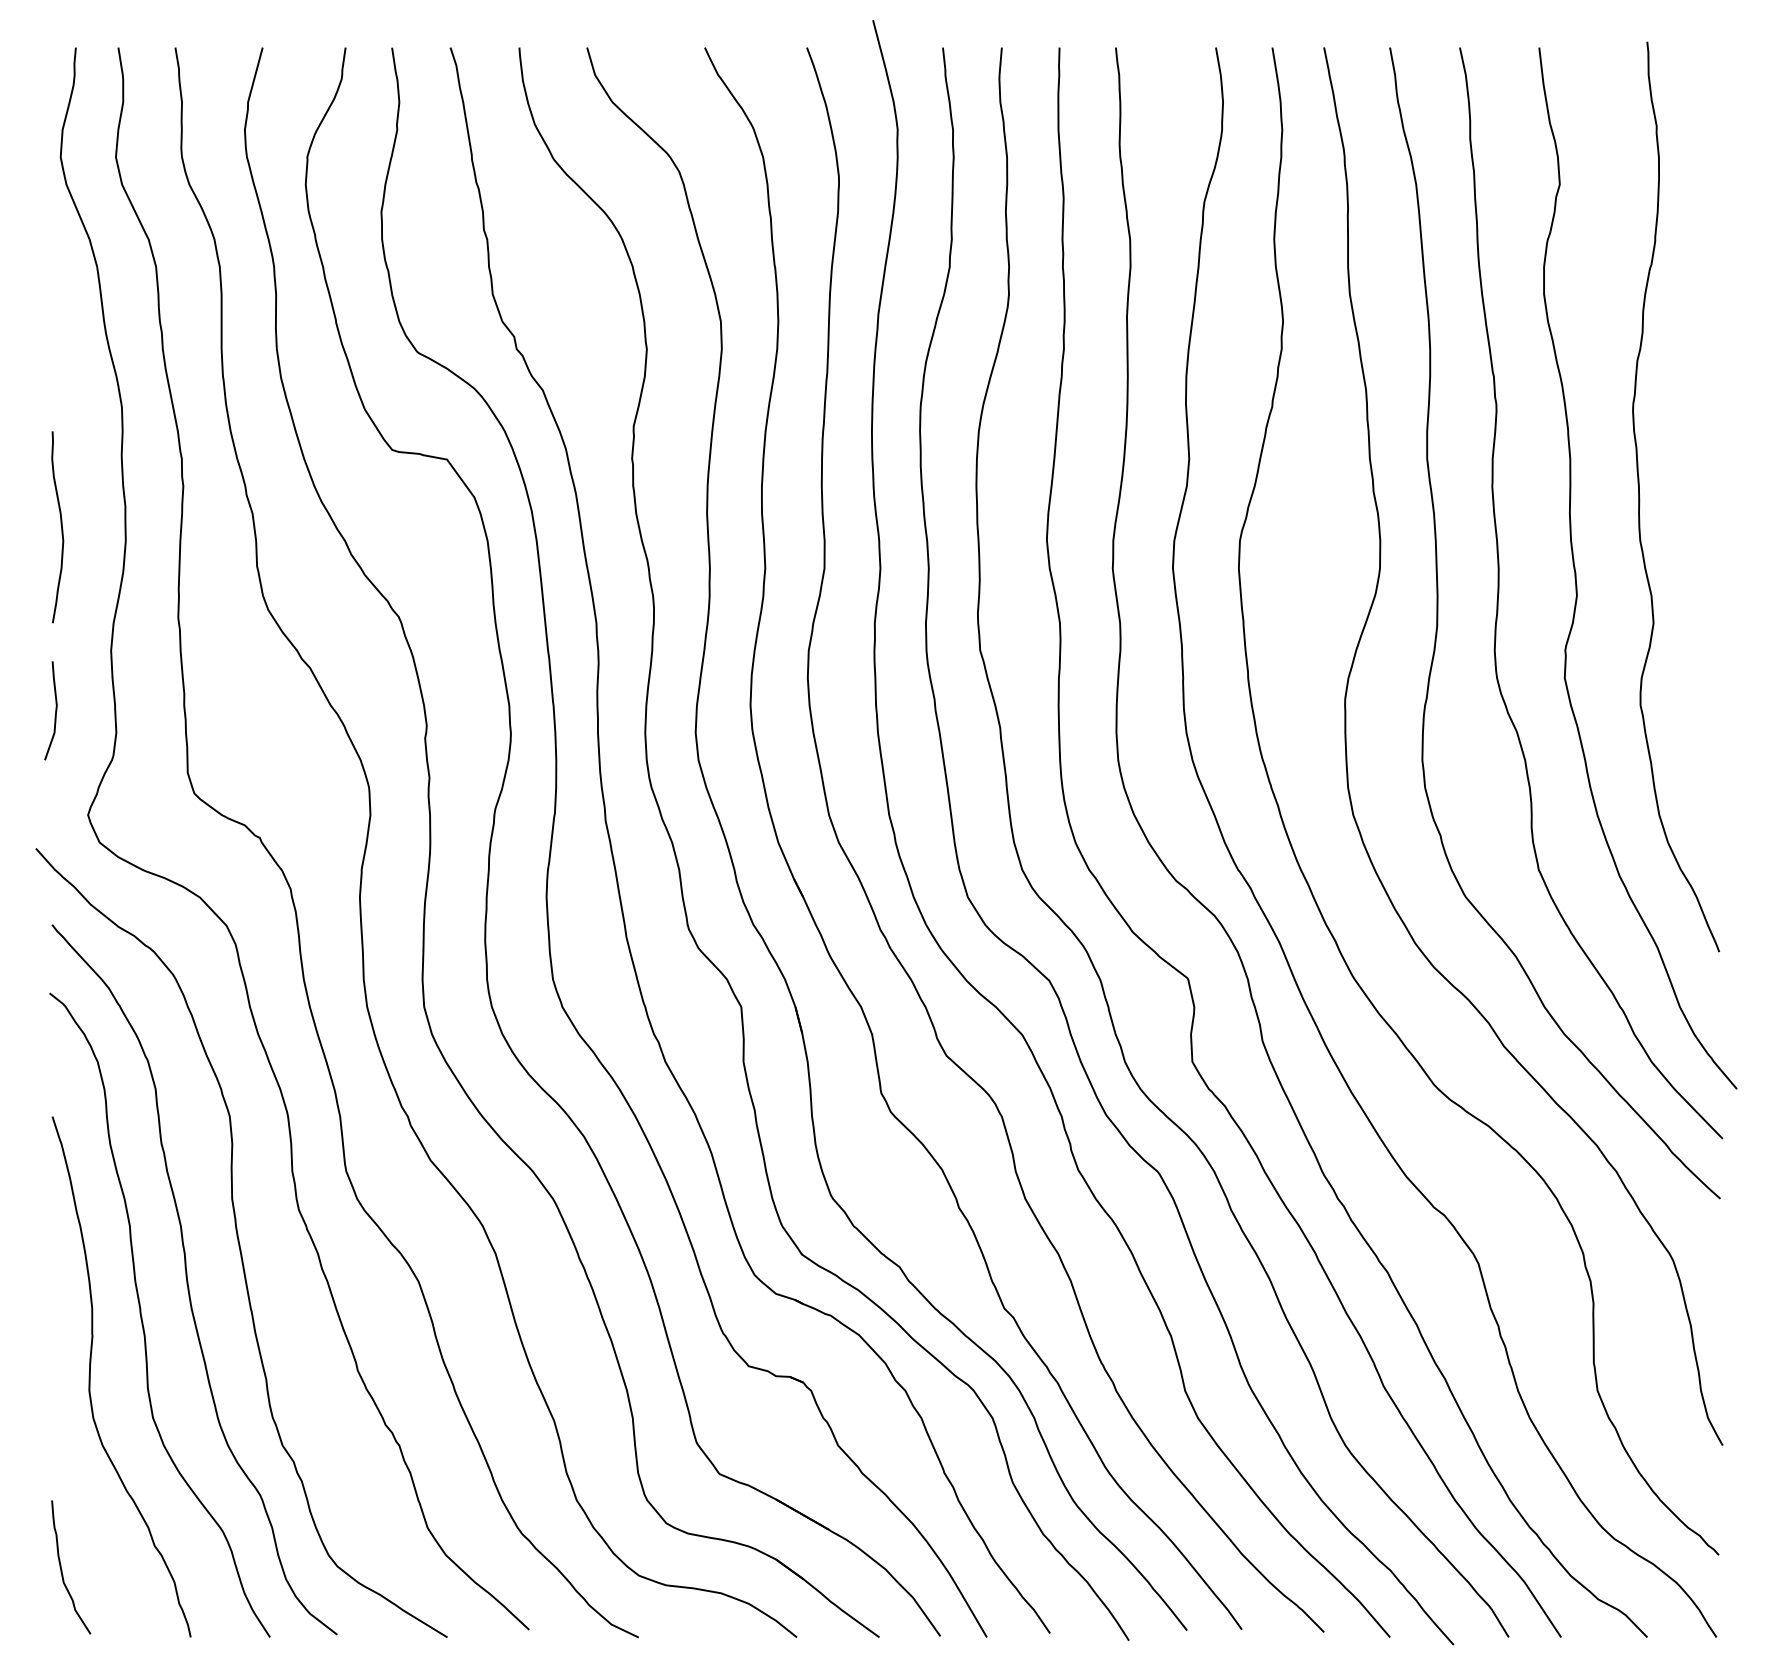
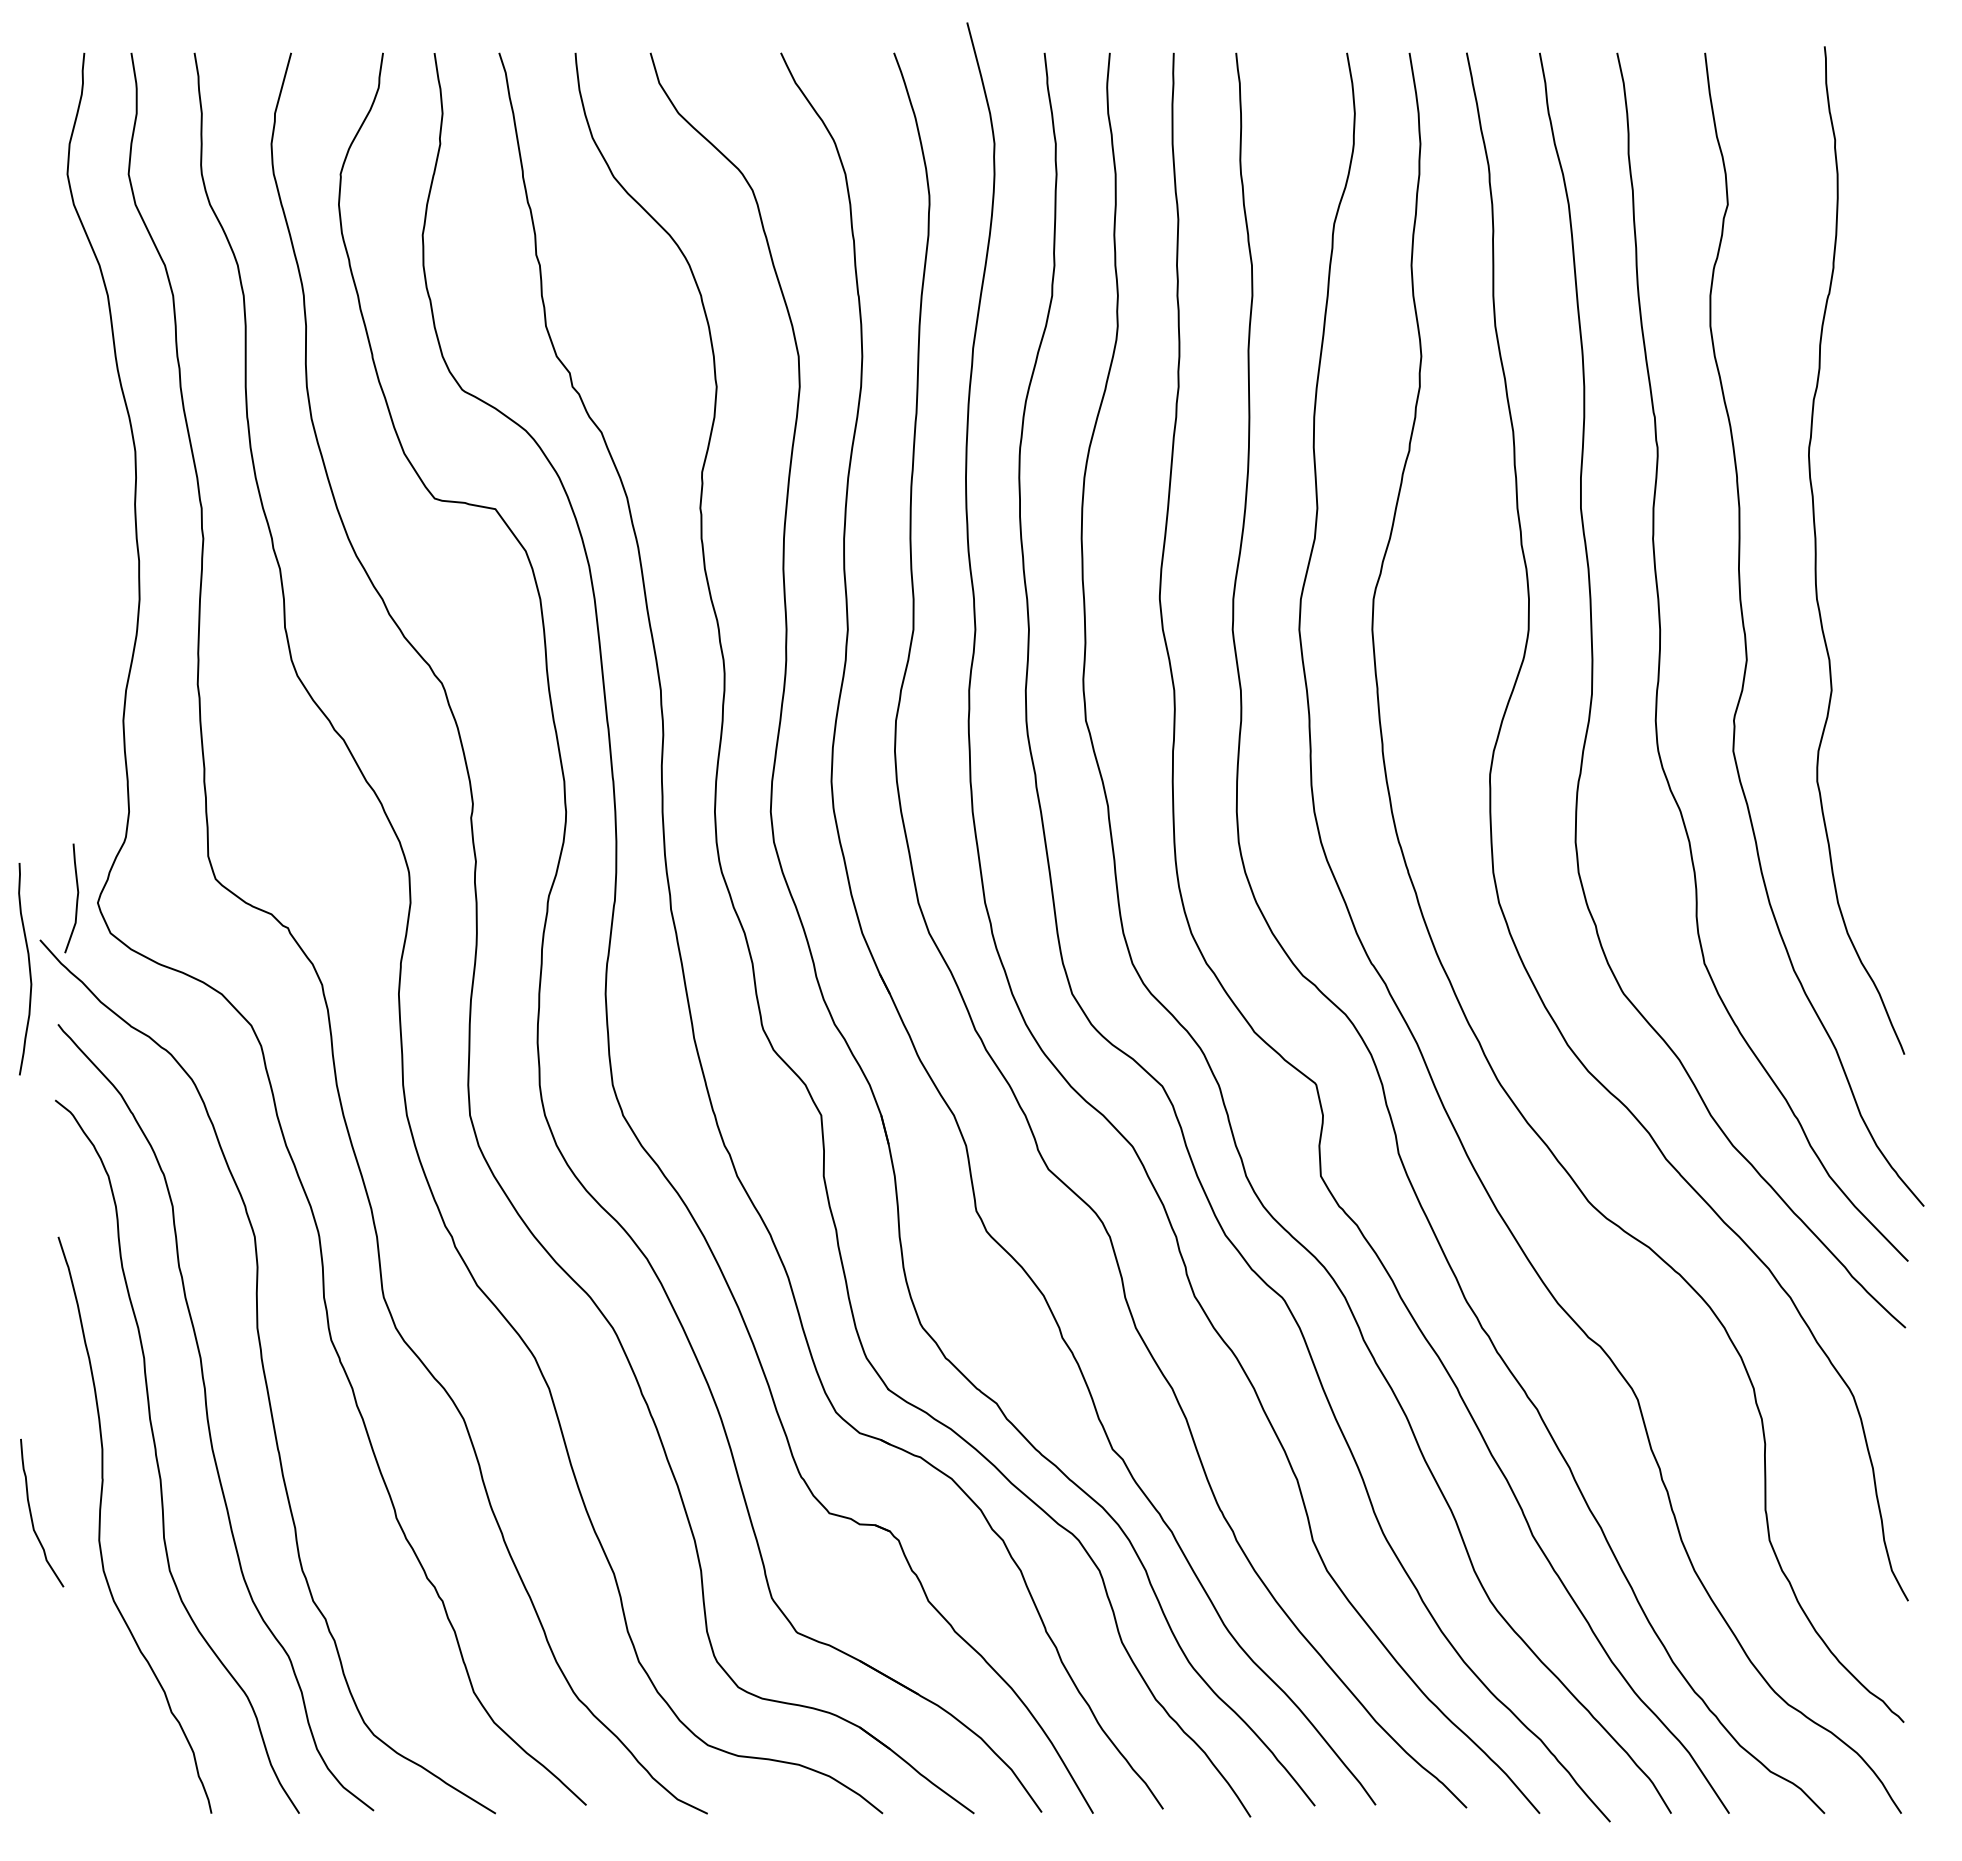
curve: (60, 525) -> (28, 967), moved
curve: (55, 710) -> (76, 898), moved
curve: (62, 1570) -> (32, 1516), moved

